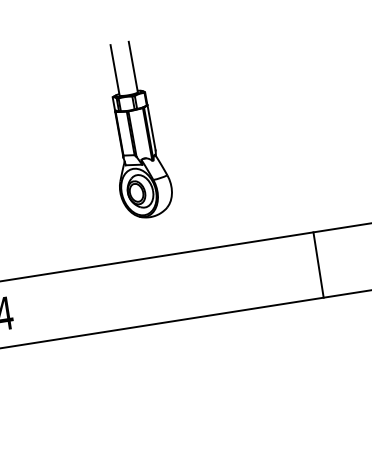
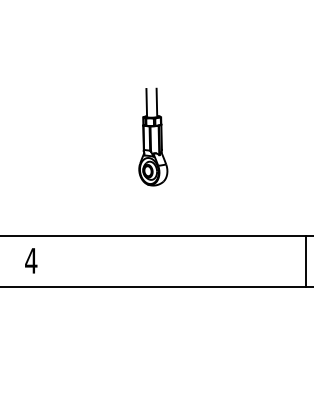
part: (136, 128) -> (153, 136), size x0.71
line: (318, 263) -> (306, 260), moved

